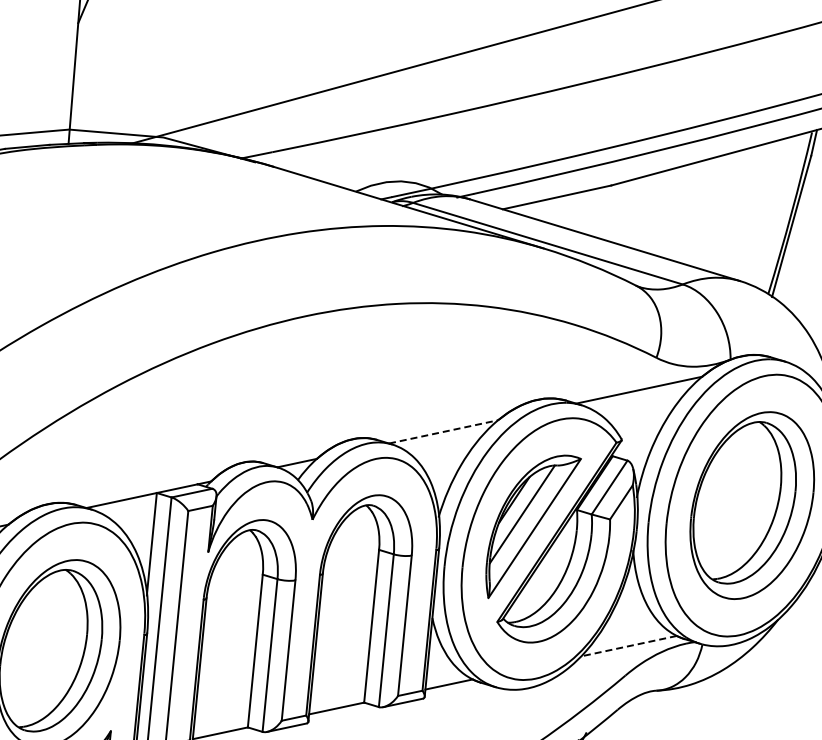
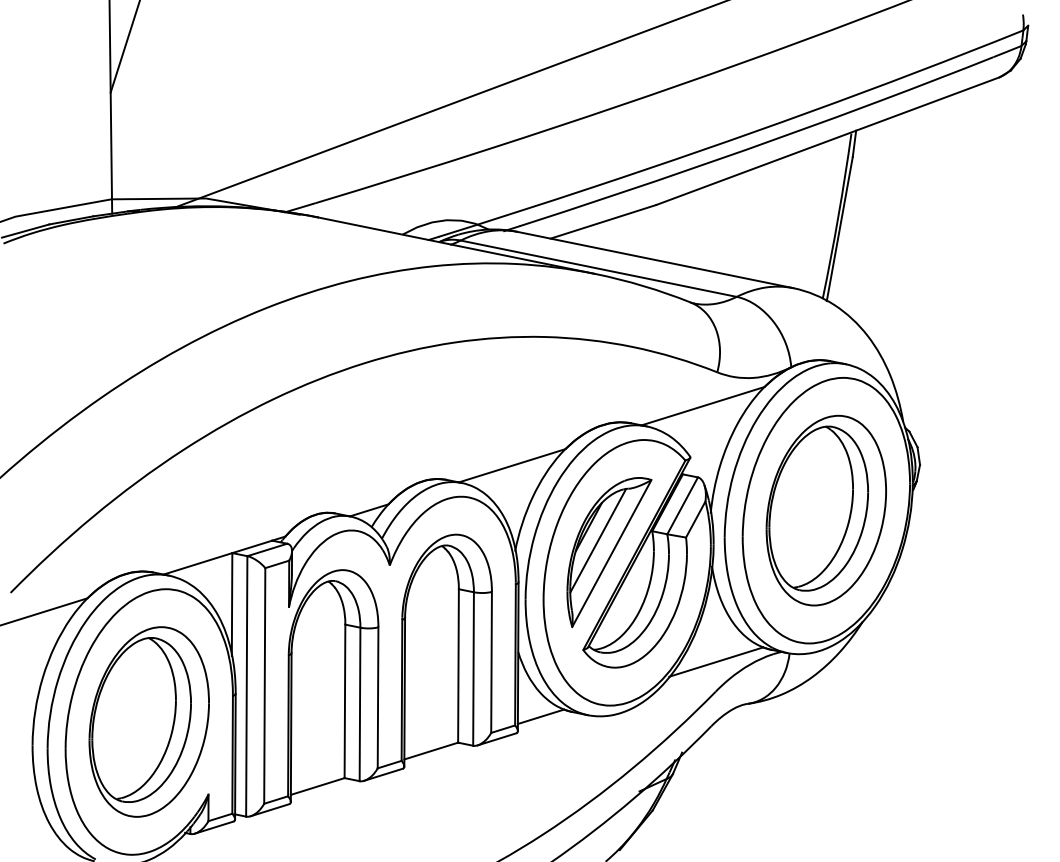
line: (443, 431) -> (512, 465), dashed -> solid
line: (627, 646) -> (715, 662), dashed -> solid

